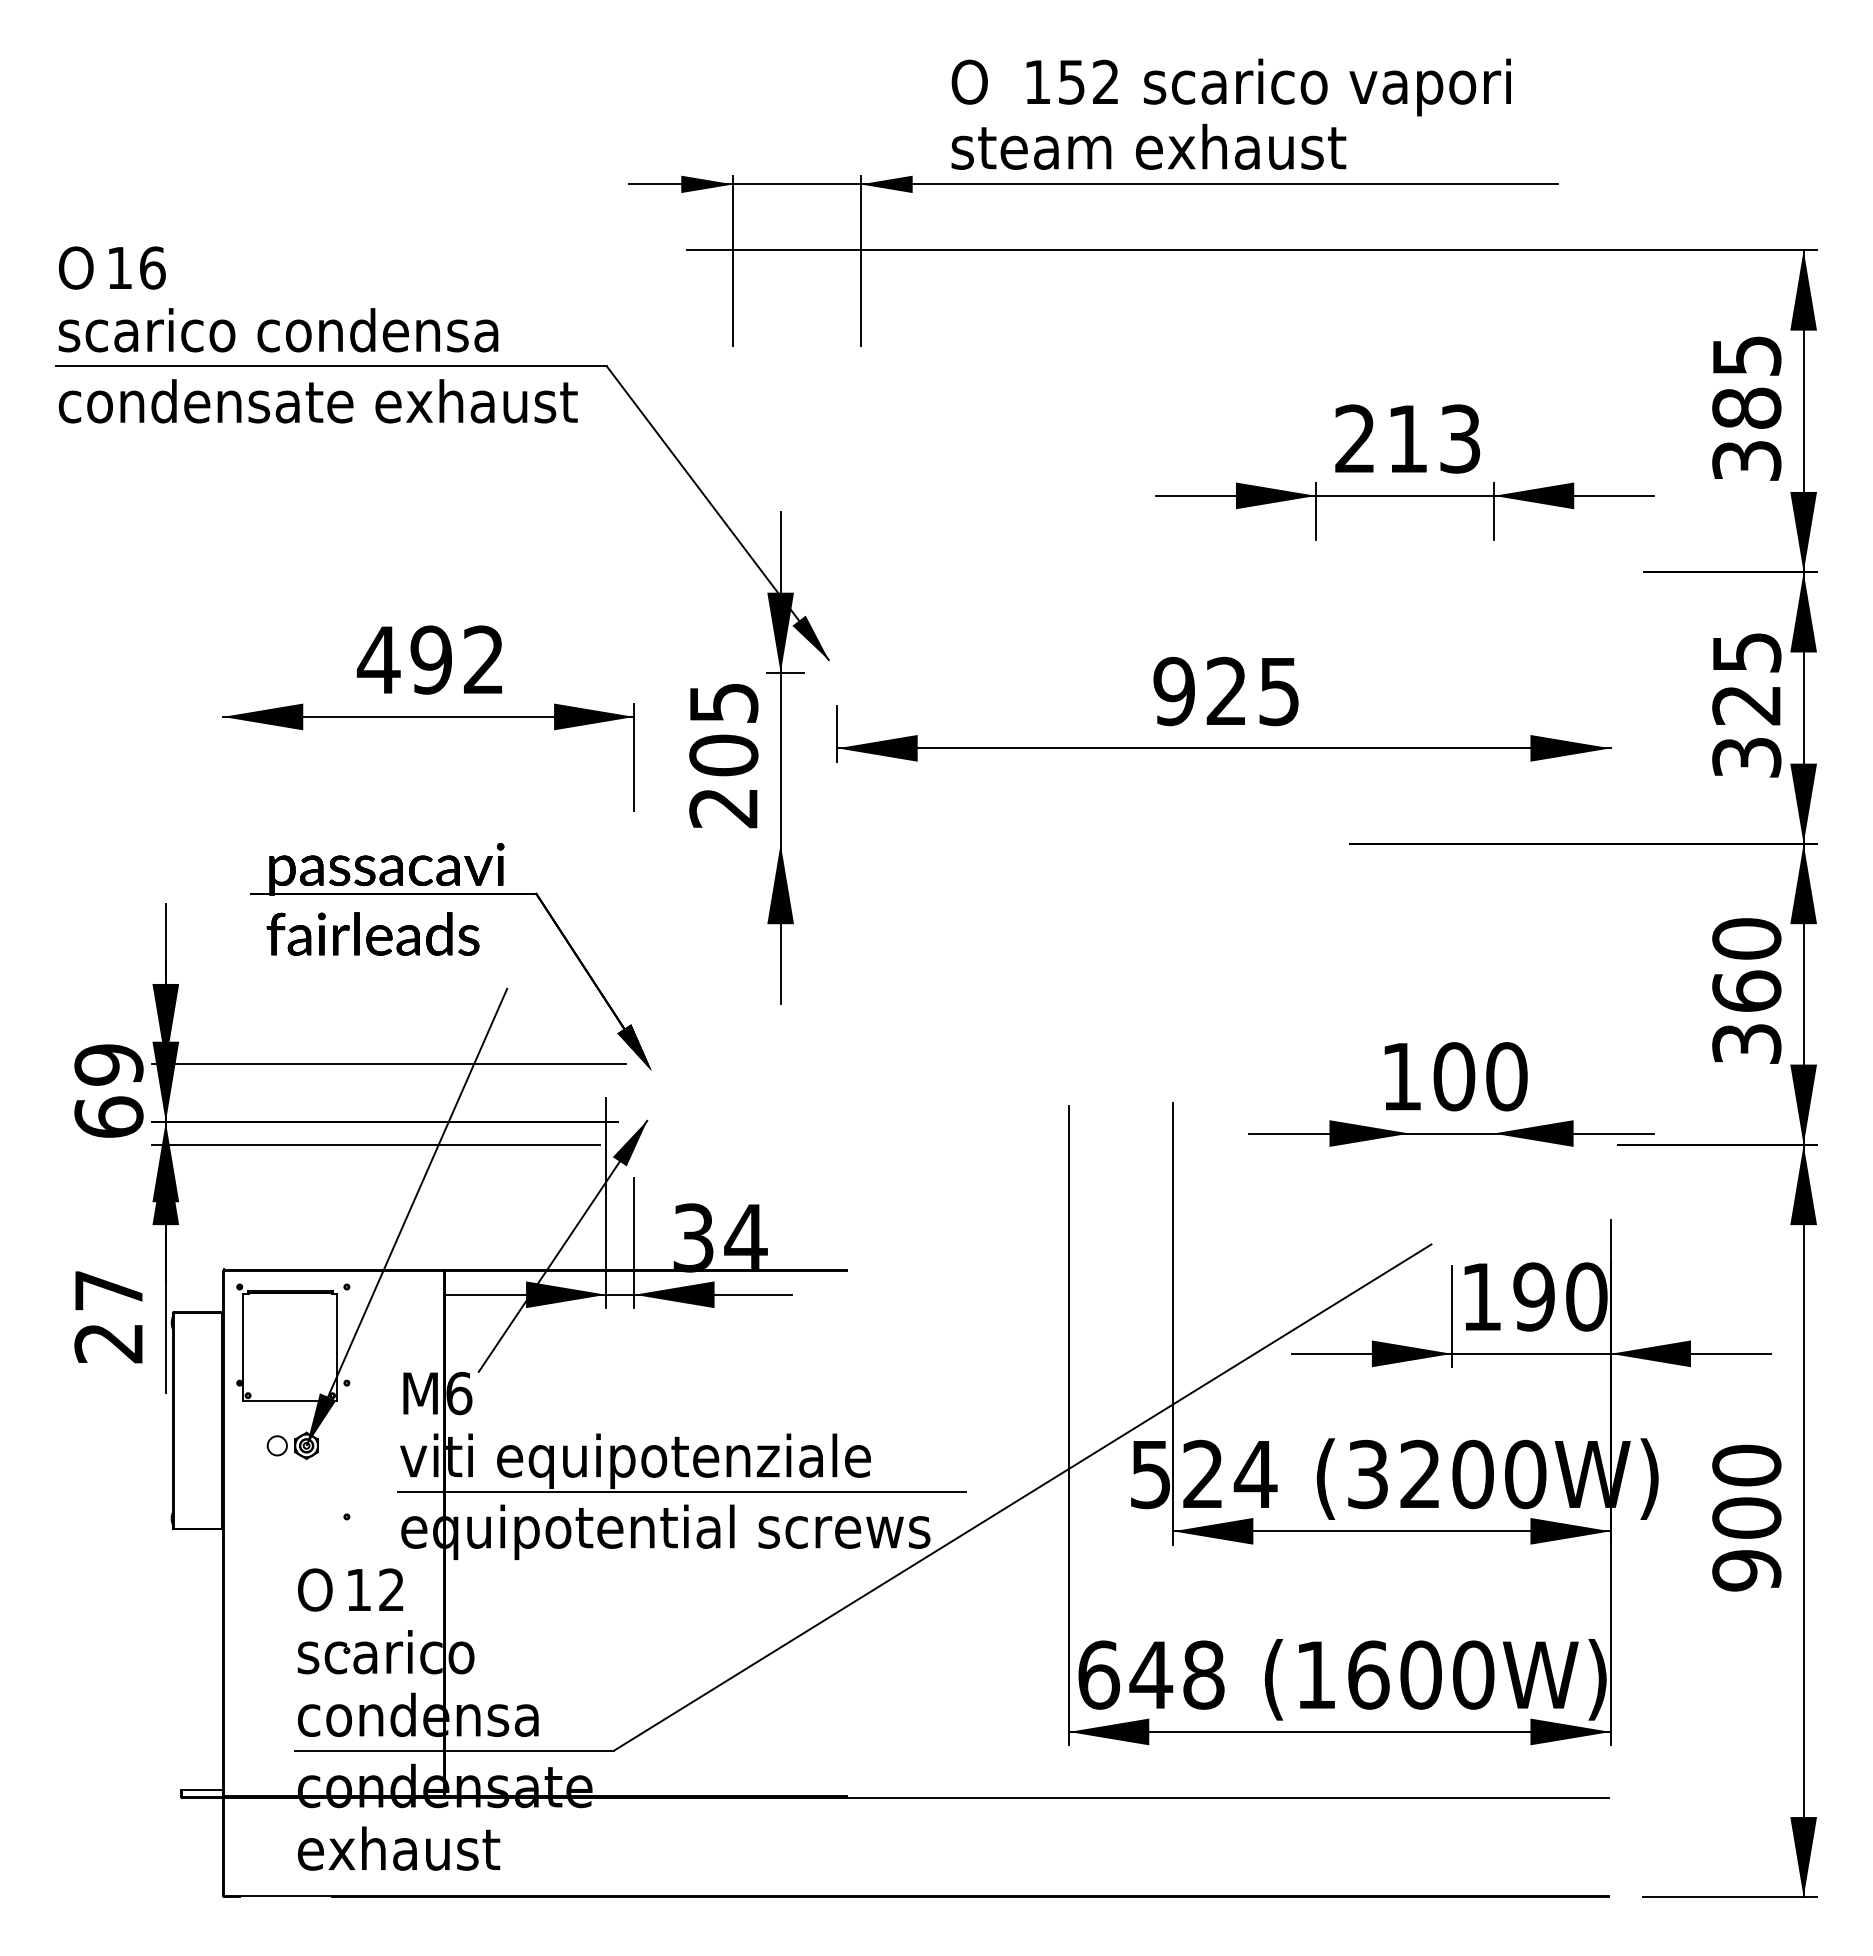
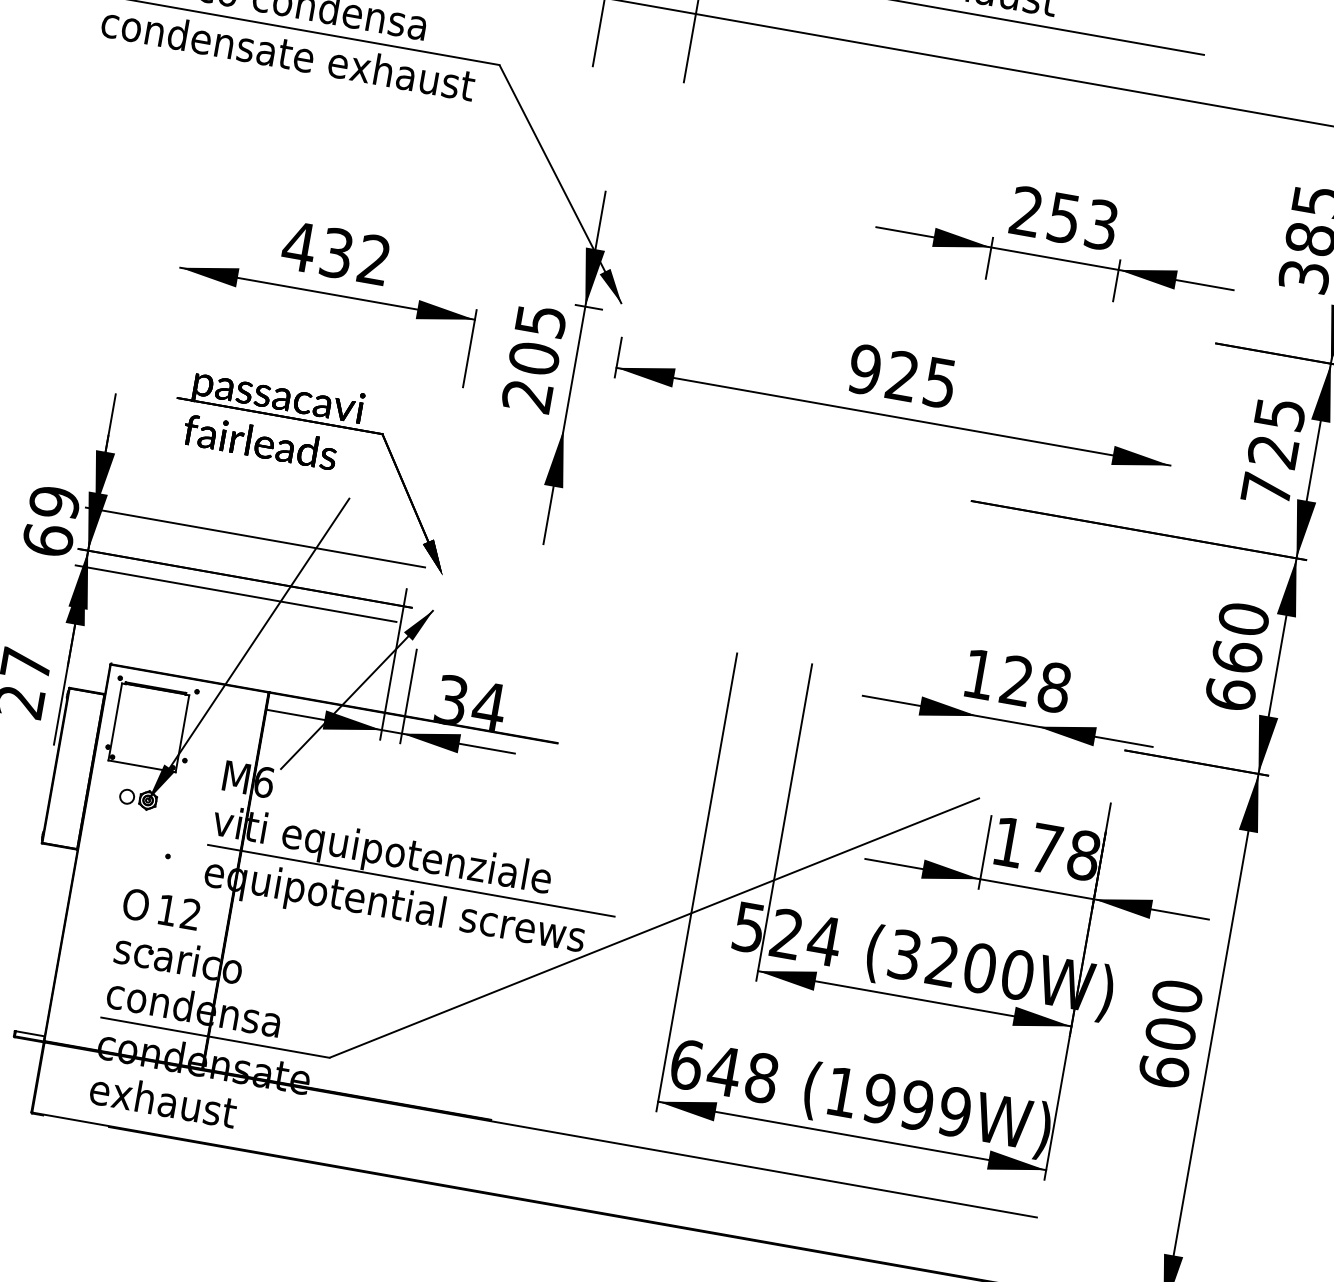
text: (1407, 439) -> (1063, 218), 213 -> 253
text: (430, 659) -> (336, 252), 492 -> 432
text: (1746, 757) -> (1266, 489), 325 -> 725
text: (1746, 1043) -> (1230, 694), 360 -> 660
text: (1480, 1076) -> (1035, 684), 100 -> 128
text: (1560, 1296) -> (1065, 851), 190 -> 178
text: (1746, 1570) -> (1163, 1071), 900 -> 600
text: (1420, 1674) -> (917, 1104), (1600W) -> (1999W)

